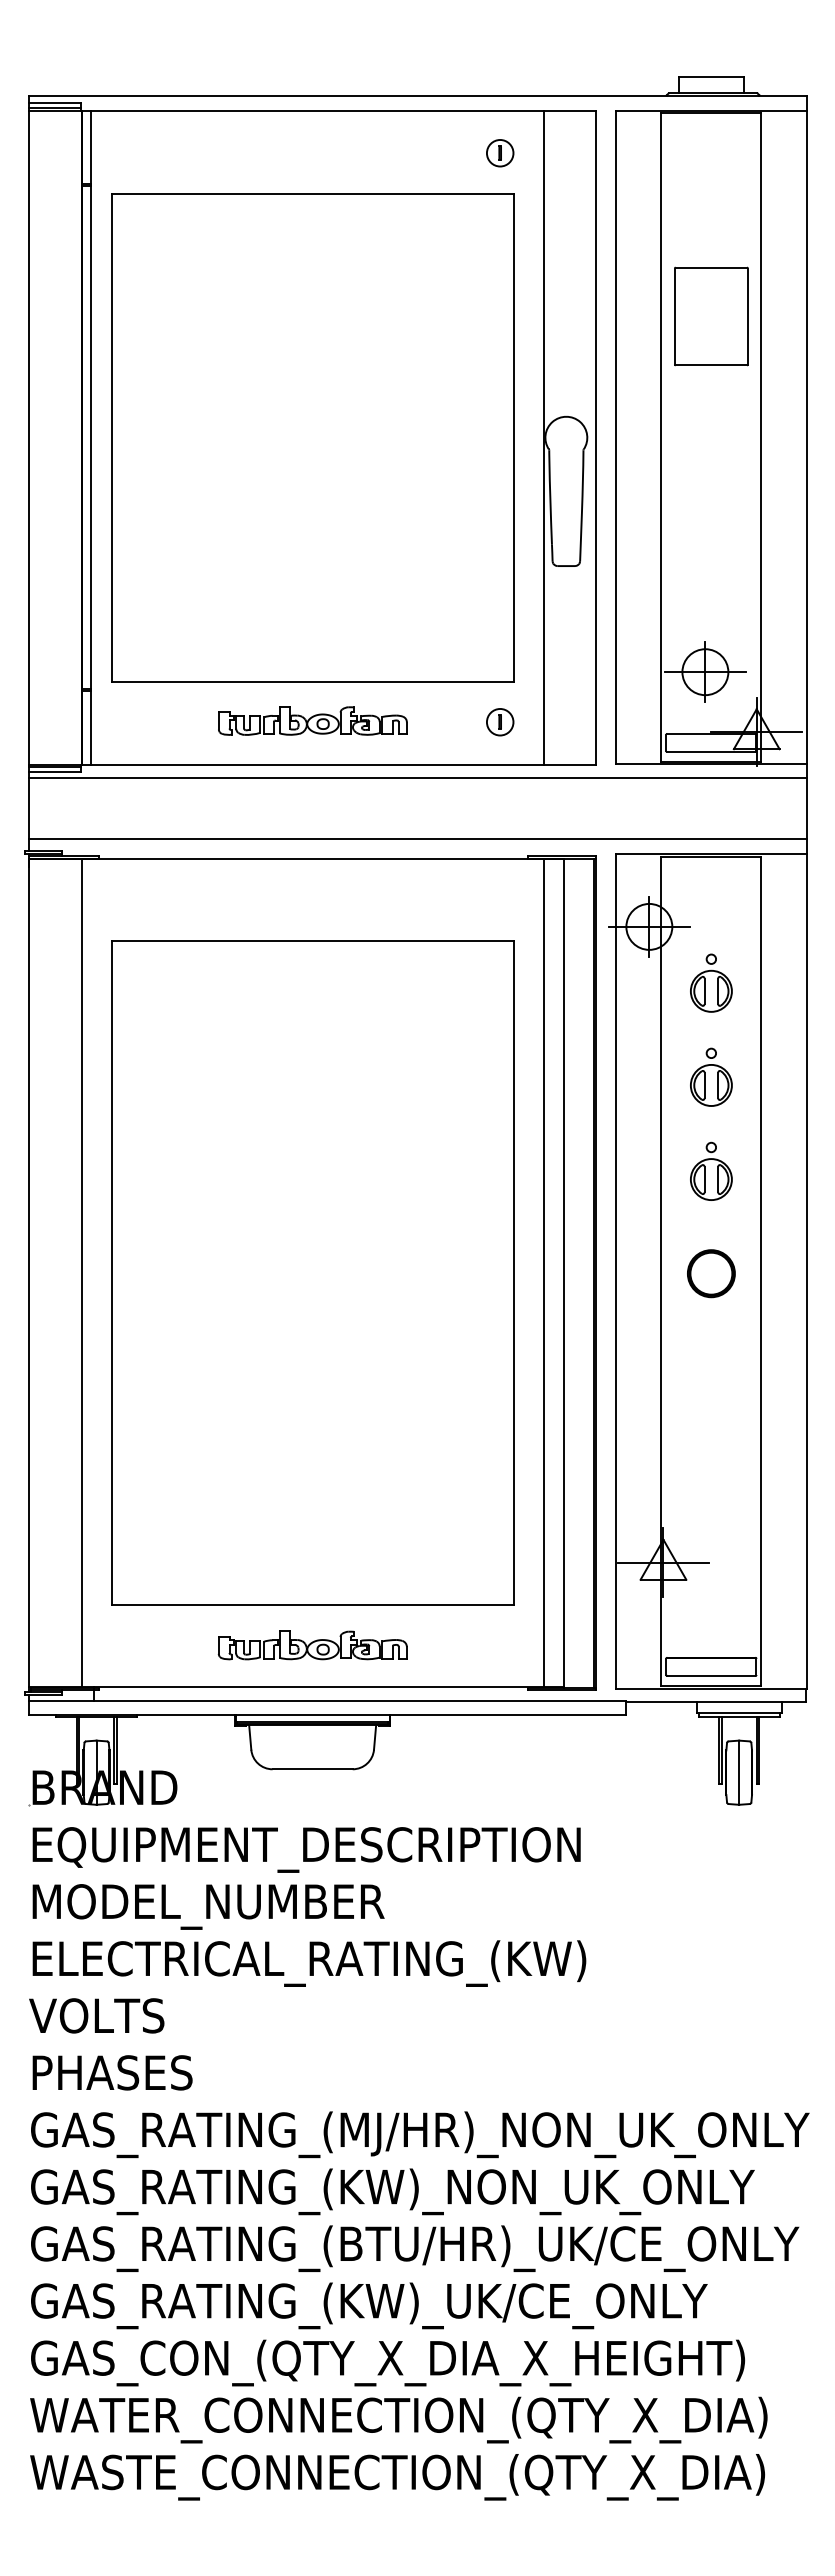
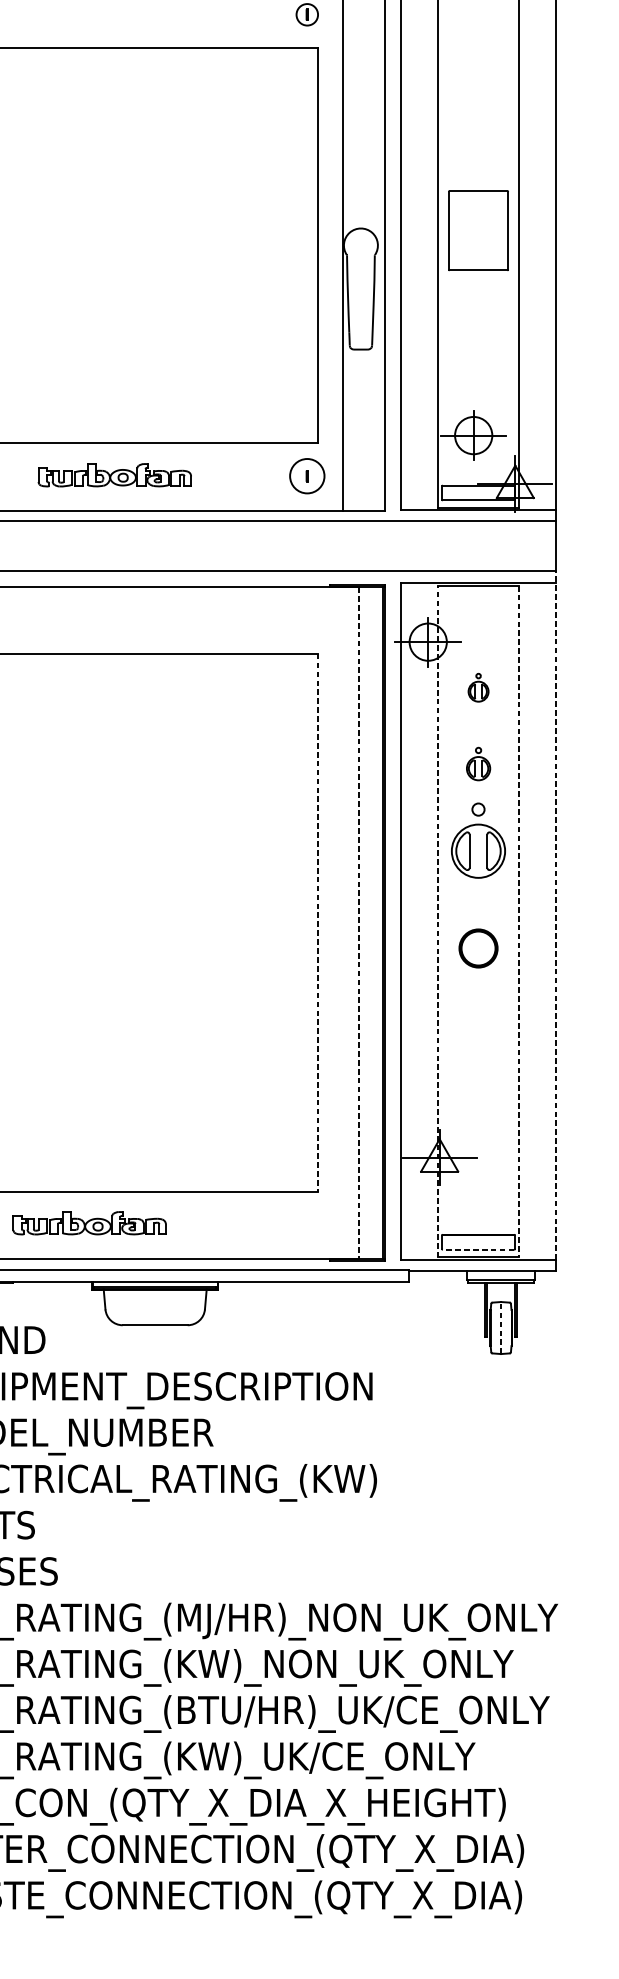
part: (711, 316) -> (478, 230), moved
part: (312, 720) -> (114, 474), moved
circle: (499, 721) -> (306, 475), size x1.6
part: (711, 982) -> (478, 687), size x0.6
part: (711, 1076) -> (478, 763), size x0.7
part: (711, 1170) -> (478, 839), size x1.6
line: (807, 1263) -> (556, 915), solid -> dashed
line: (661, 1271) -> (438, 921), solid -> dashed
line: (761, 1272) -> (519, 922), solid -> dashed
line: (513, 1273) -> (318, 923), solid -> dashed
line: (543, 1273) -> (342, 923), removed
line: (563, 1273) -> (358, 923), solid -> dashed
part: (711, 1273) -> (478, 948), moved
part: (312, 1645) -> (89, 1223), moved
line: (710, 1675) -> (477, 1249), solid -> dashed
line: (739, 1772) -> (501, 1327), solid -> dashed

